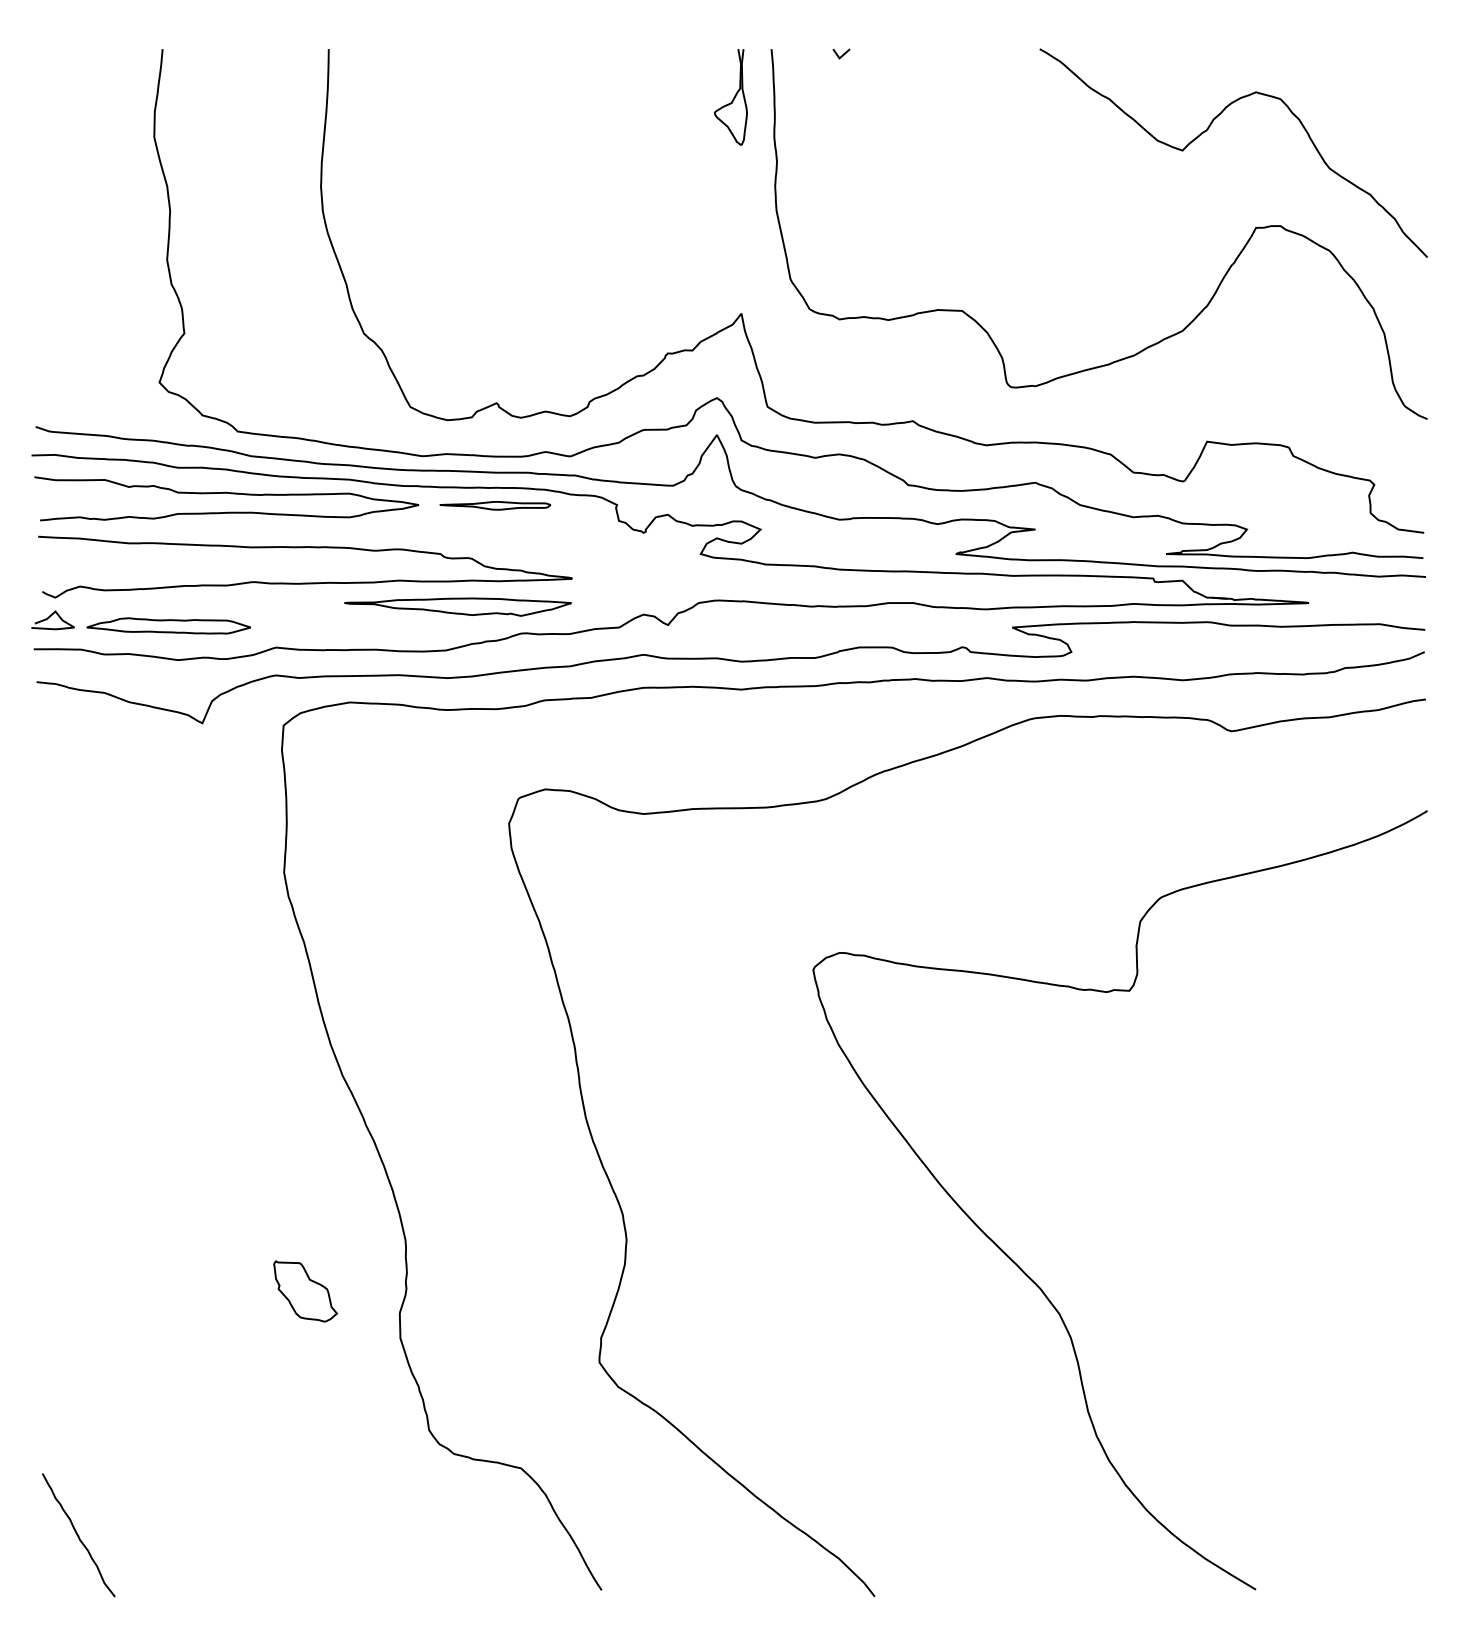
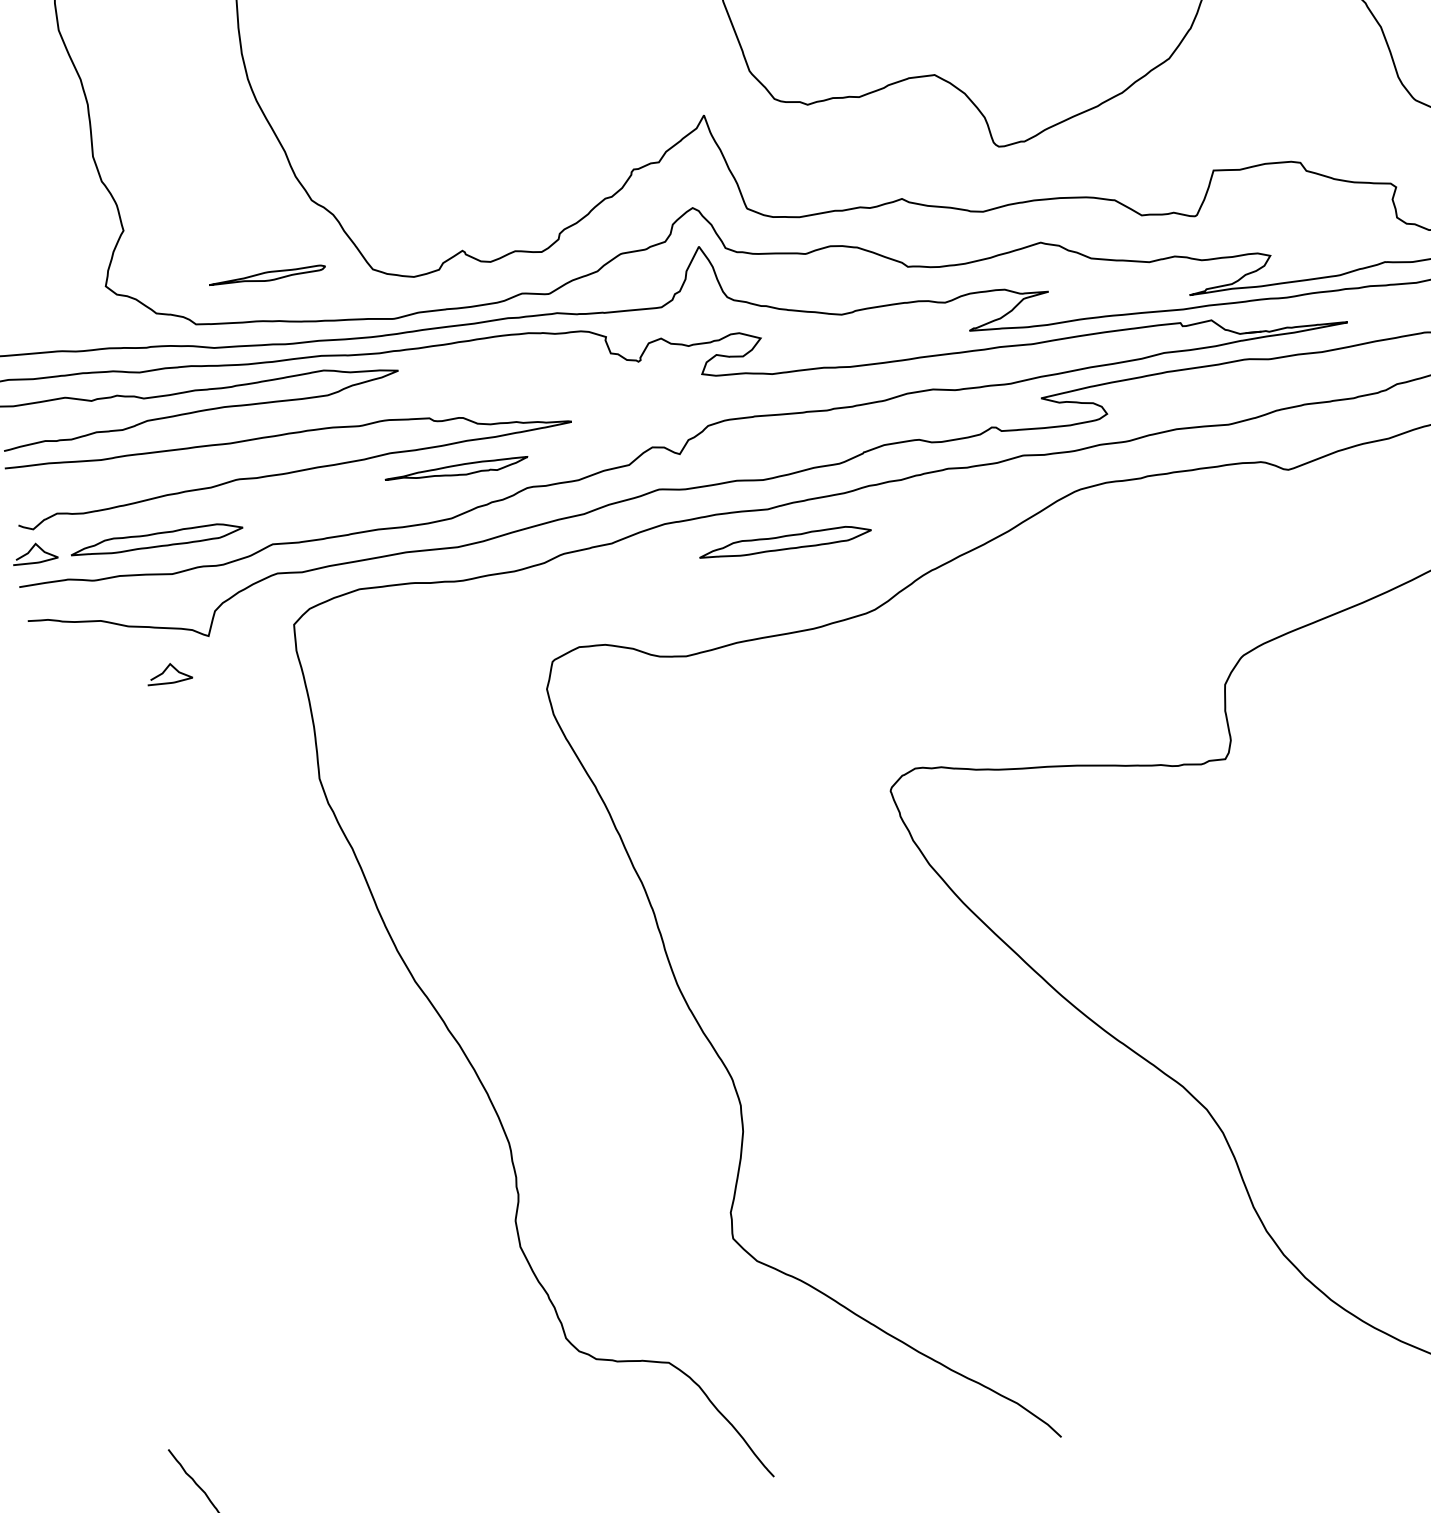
part: (495, 505) -> (267, 276), moved
part: (457, 606) -> (456, 470), size x0.6
part: (752, 722) -> (784, 541), added
curve: (157, 749) -> (165, 671), added
part: (305, 1291) -> (413, 1214), removed

